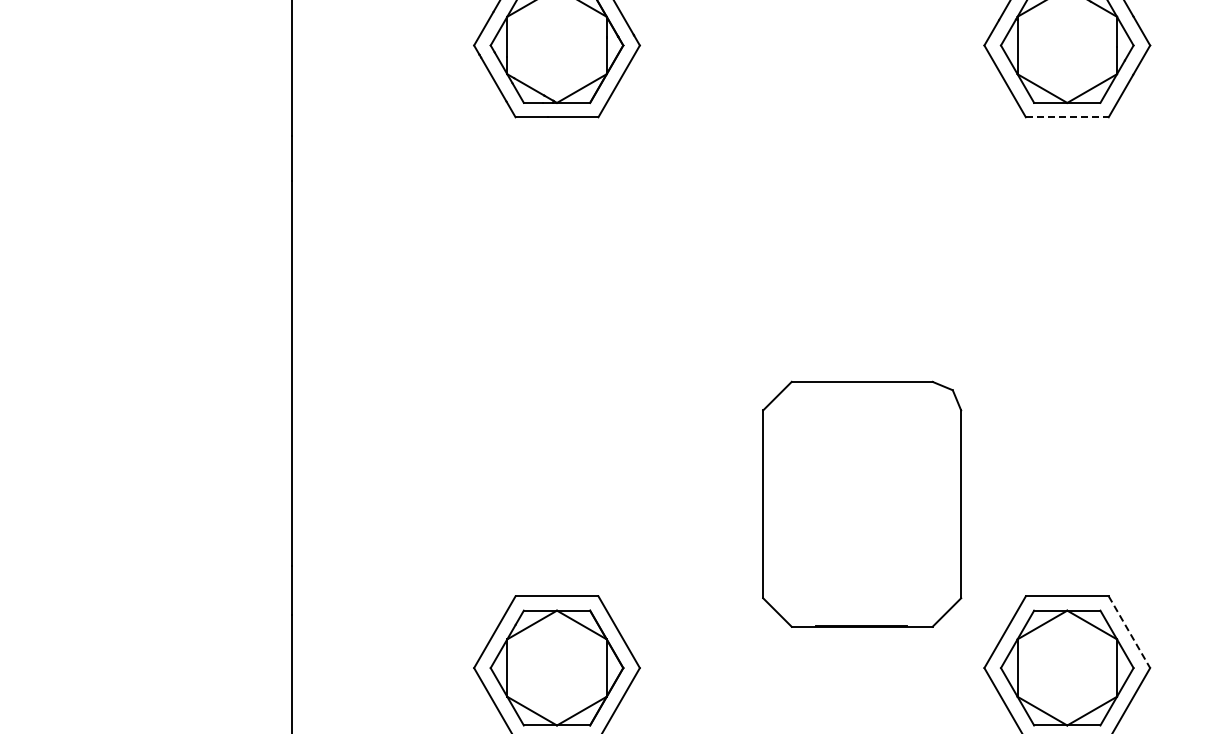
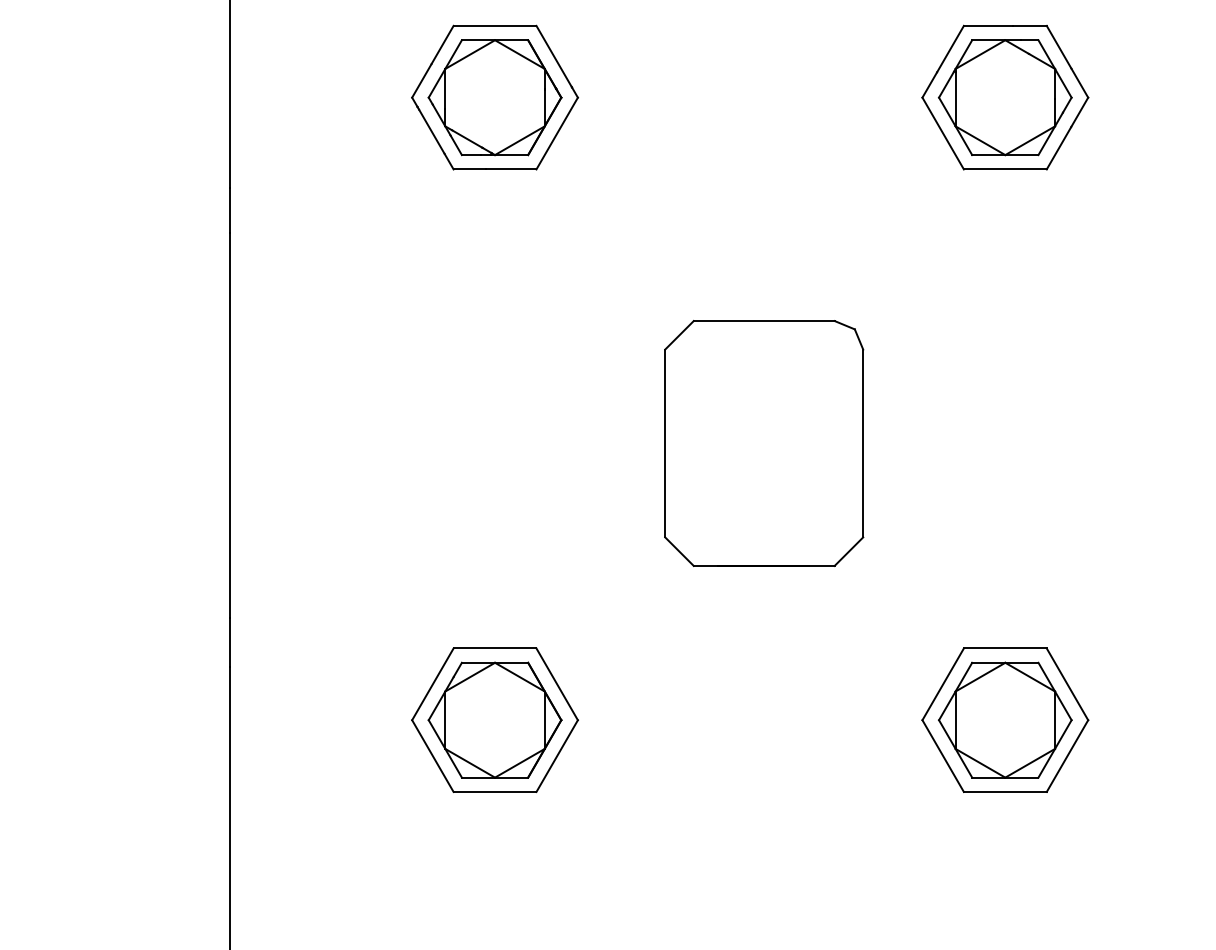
line: (1067, 117) -> (1005, 169), dashed -> solid
part: (862, 504) -> (764, 443), moved
line: (1129, 632) -> (1067, 684), dashed -> solid

